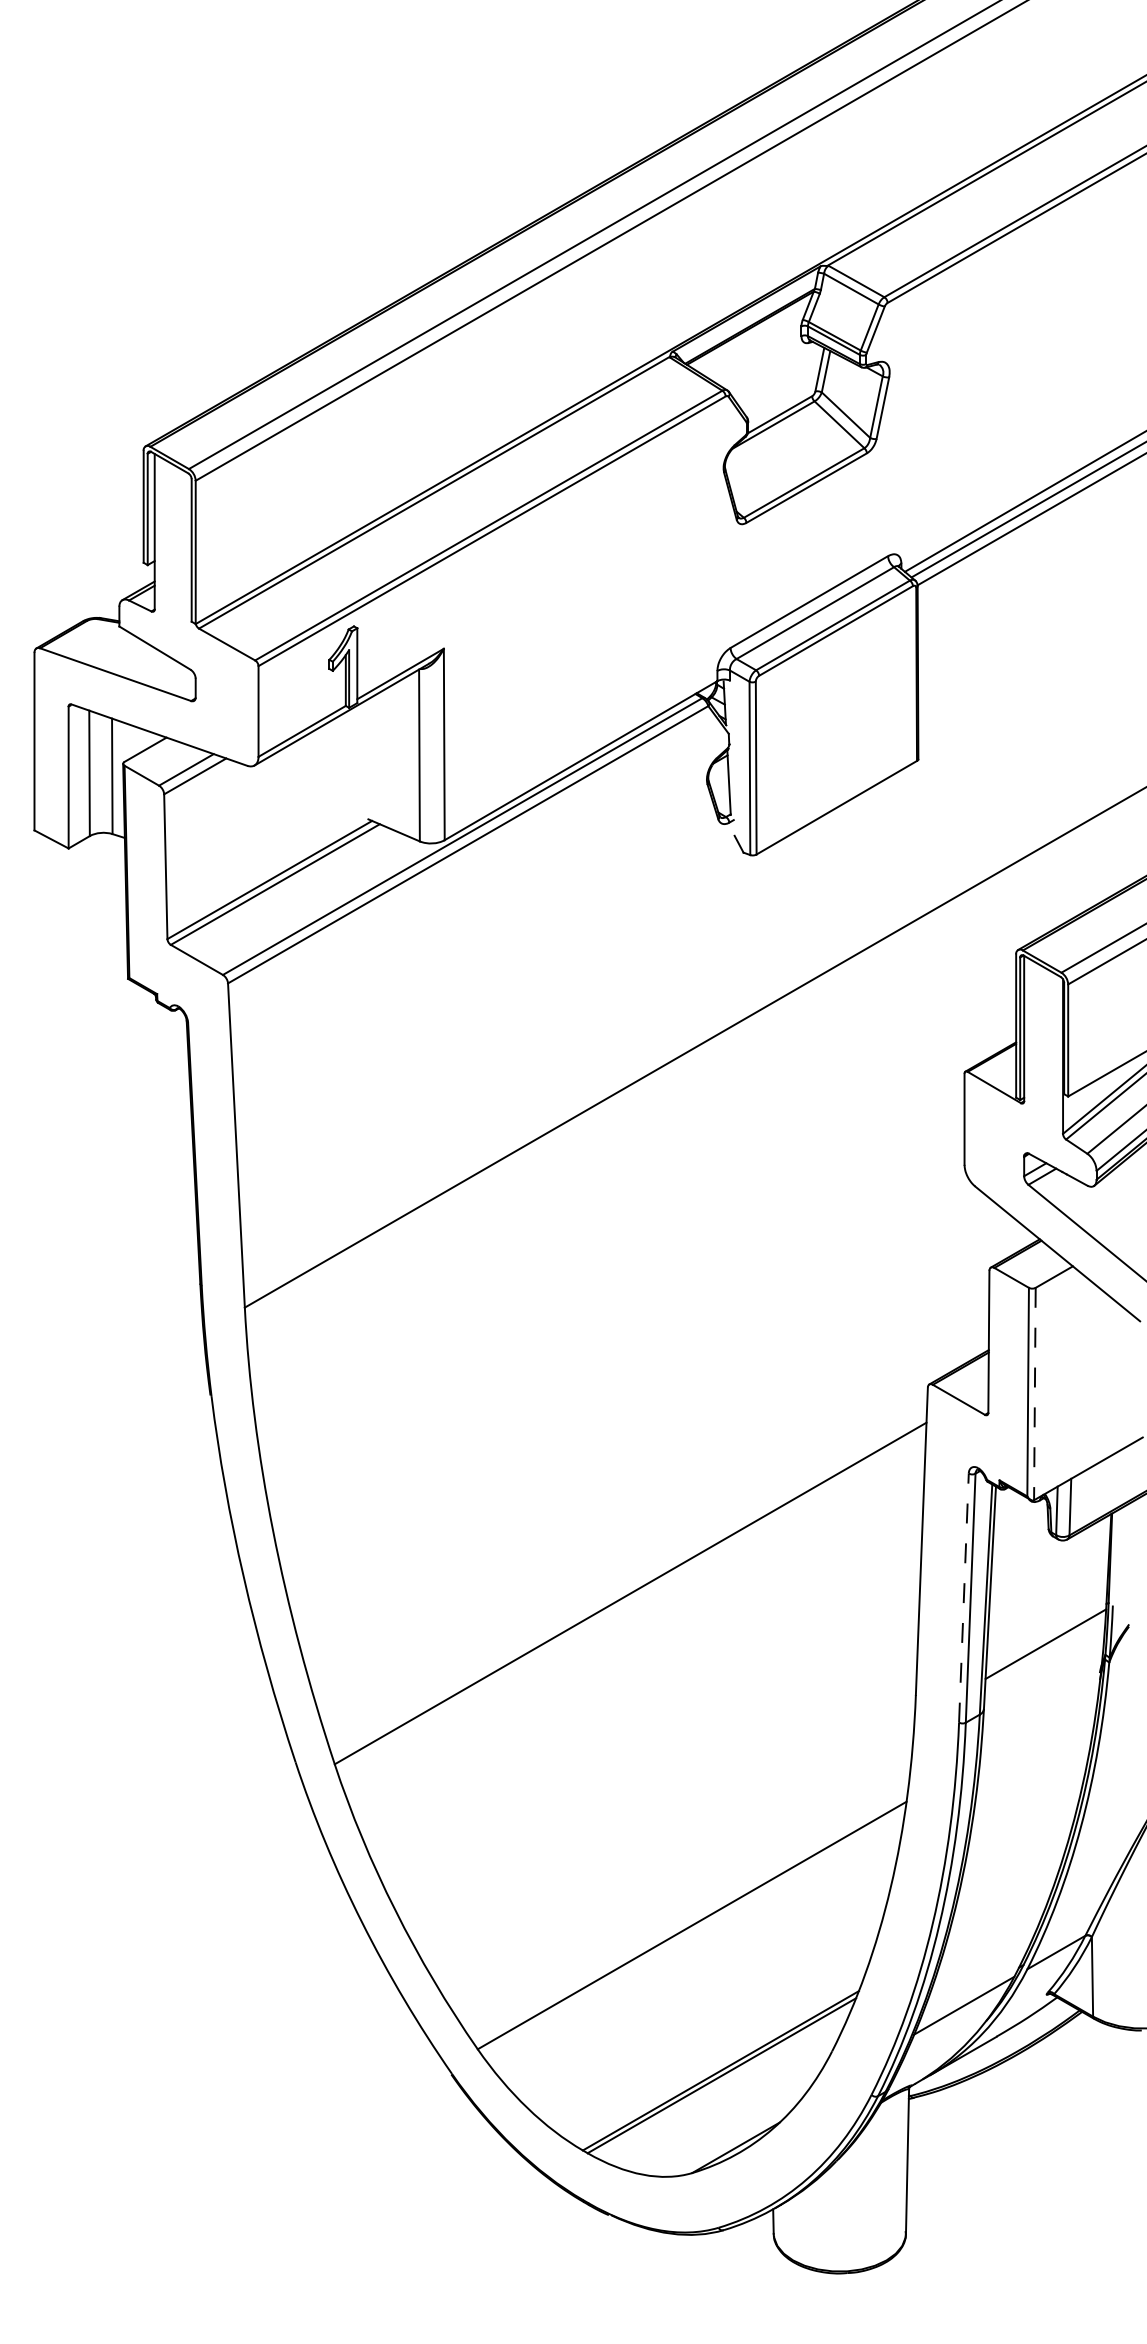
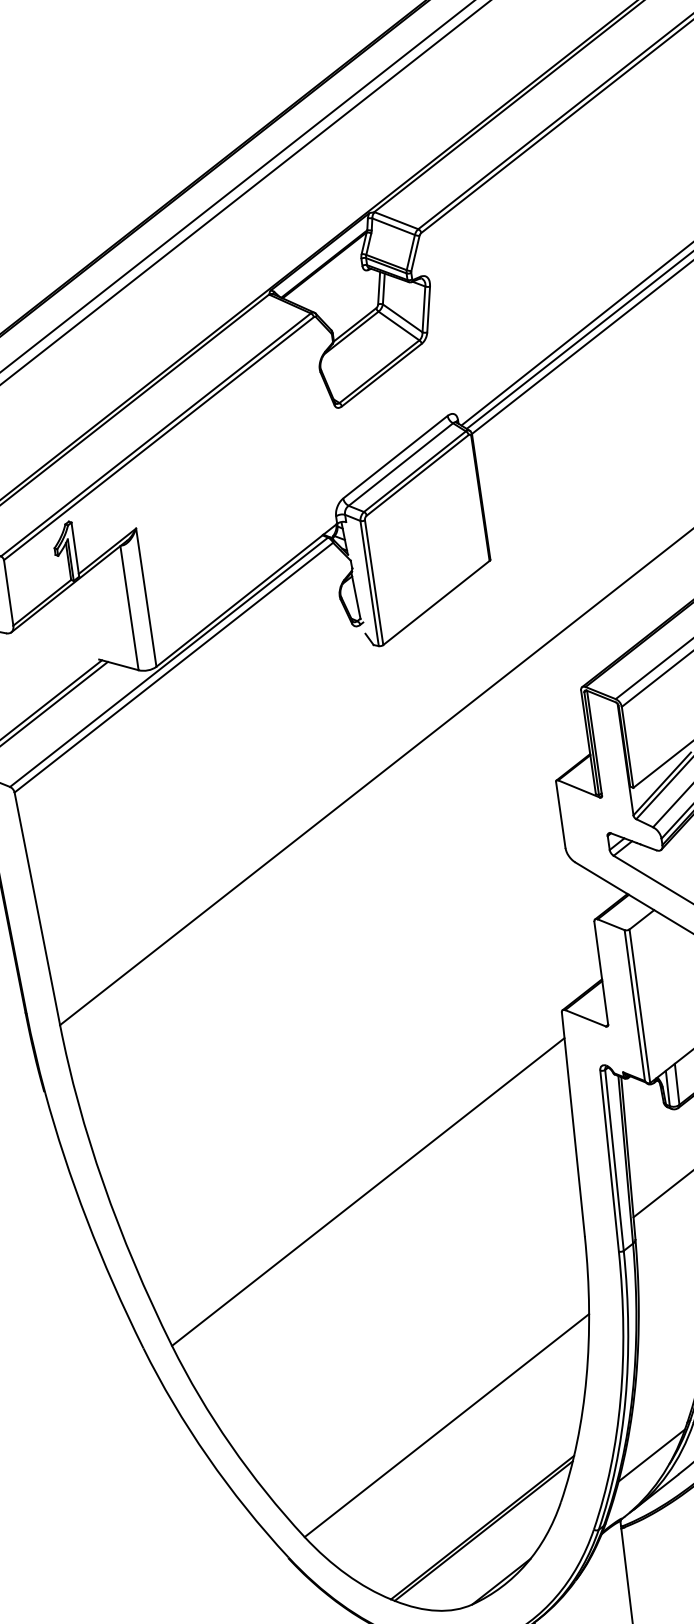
line: (1034, 1394) -> (639, 1006), dashed -> solid
line: (963, 1598) -> (609, 1161), dashed -> solid

